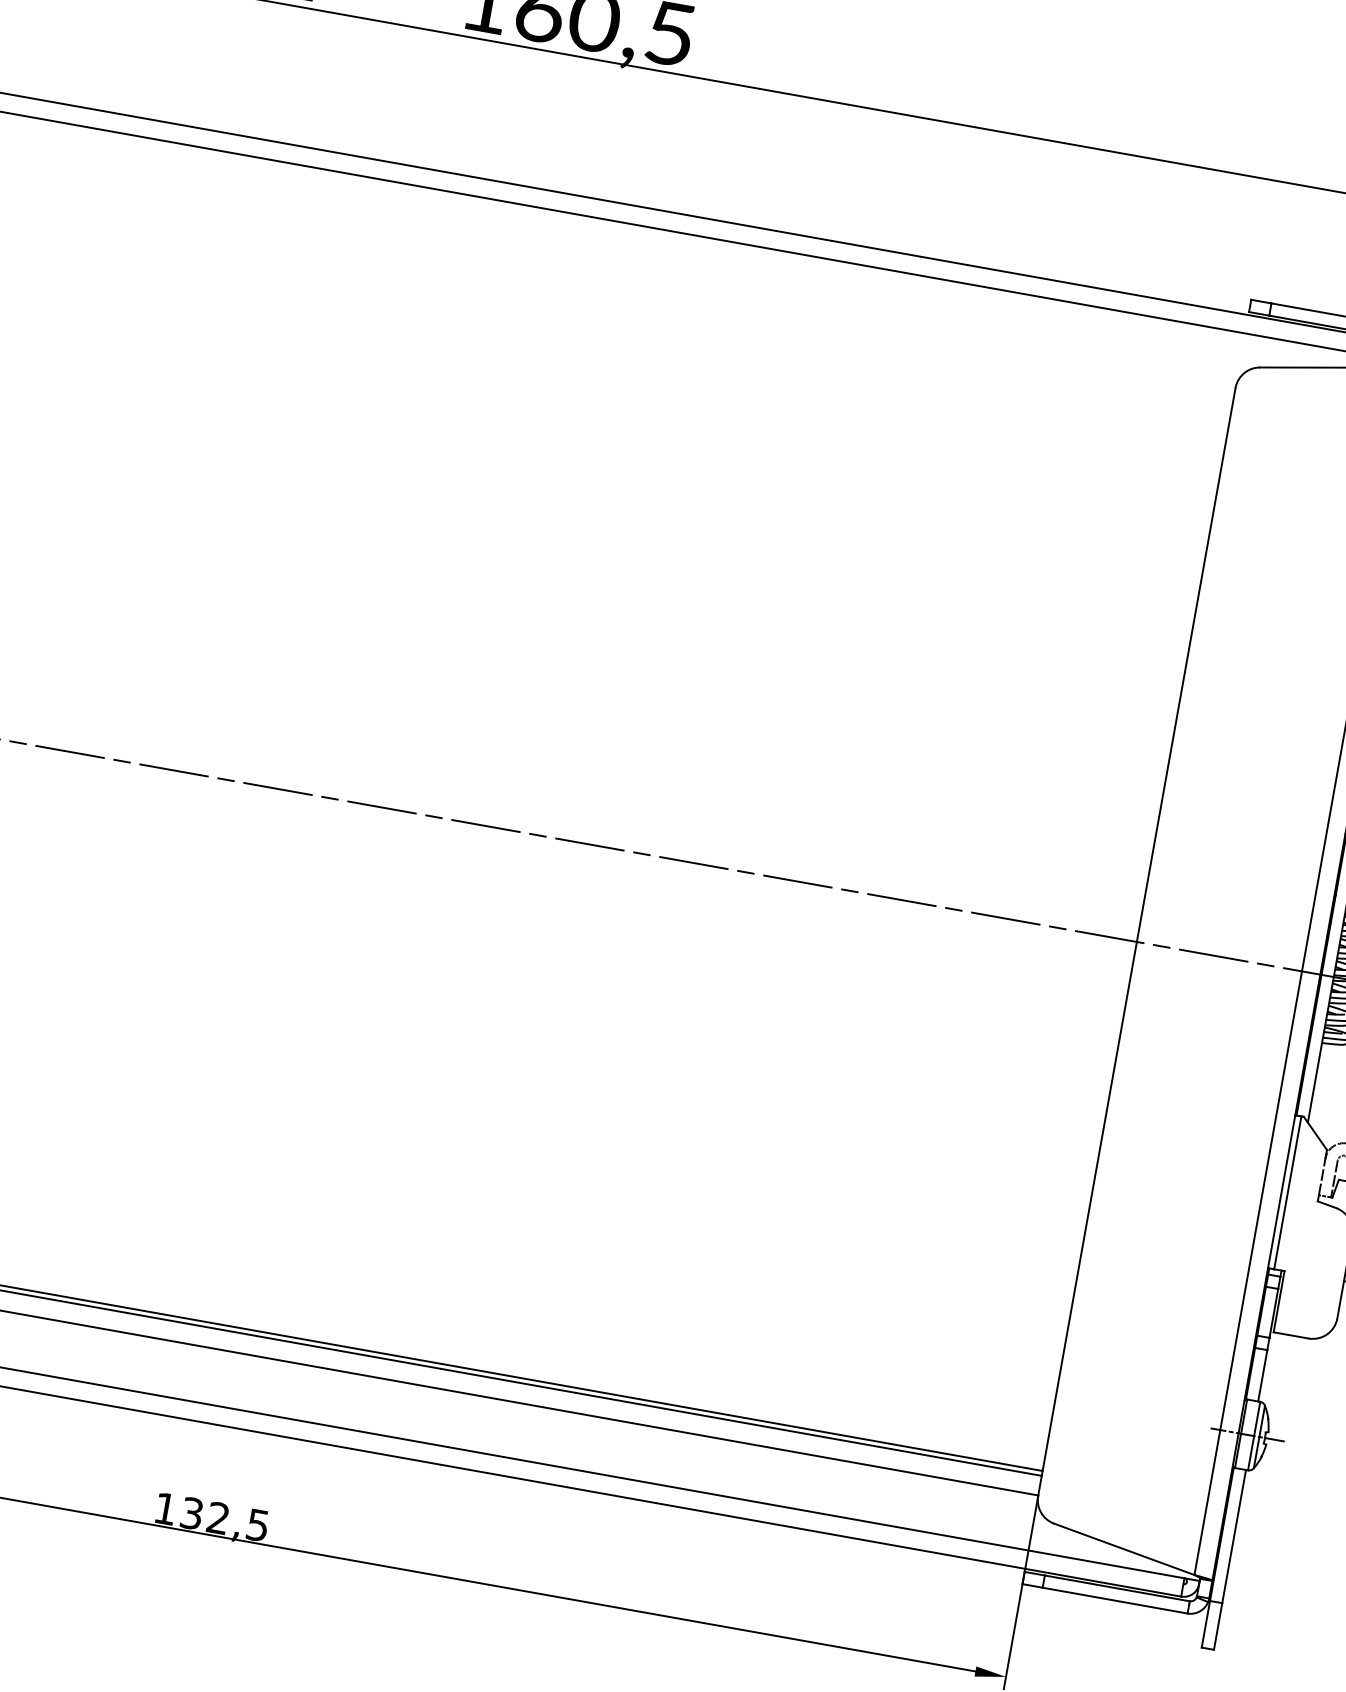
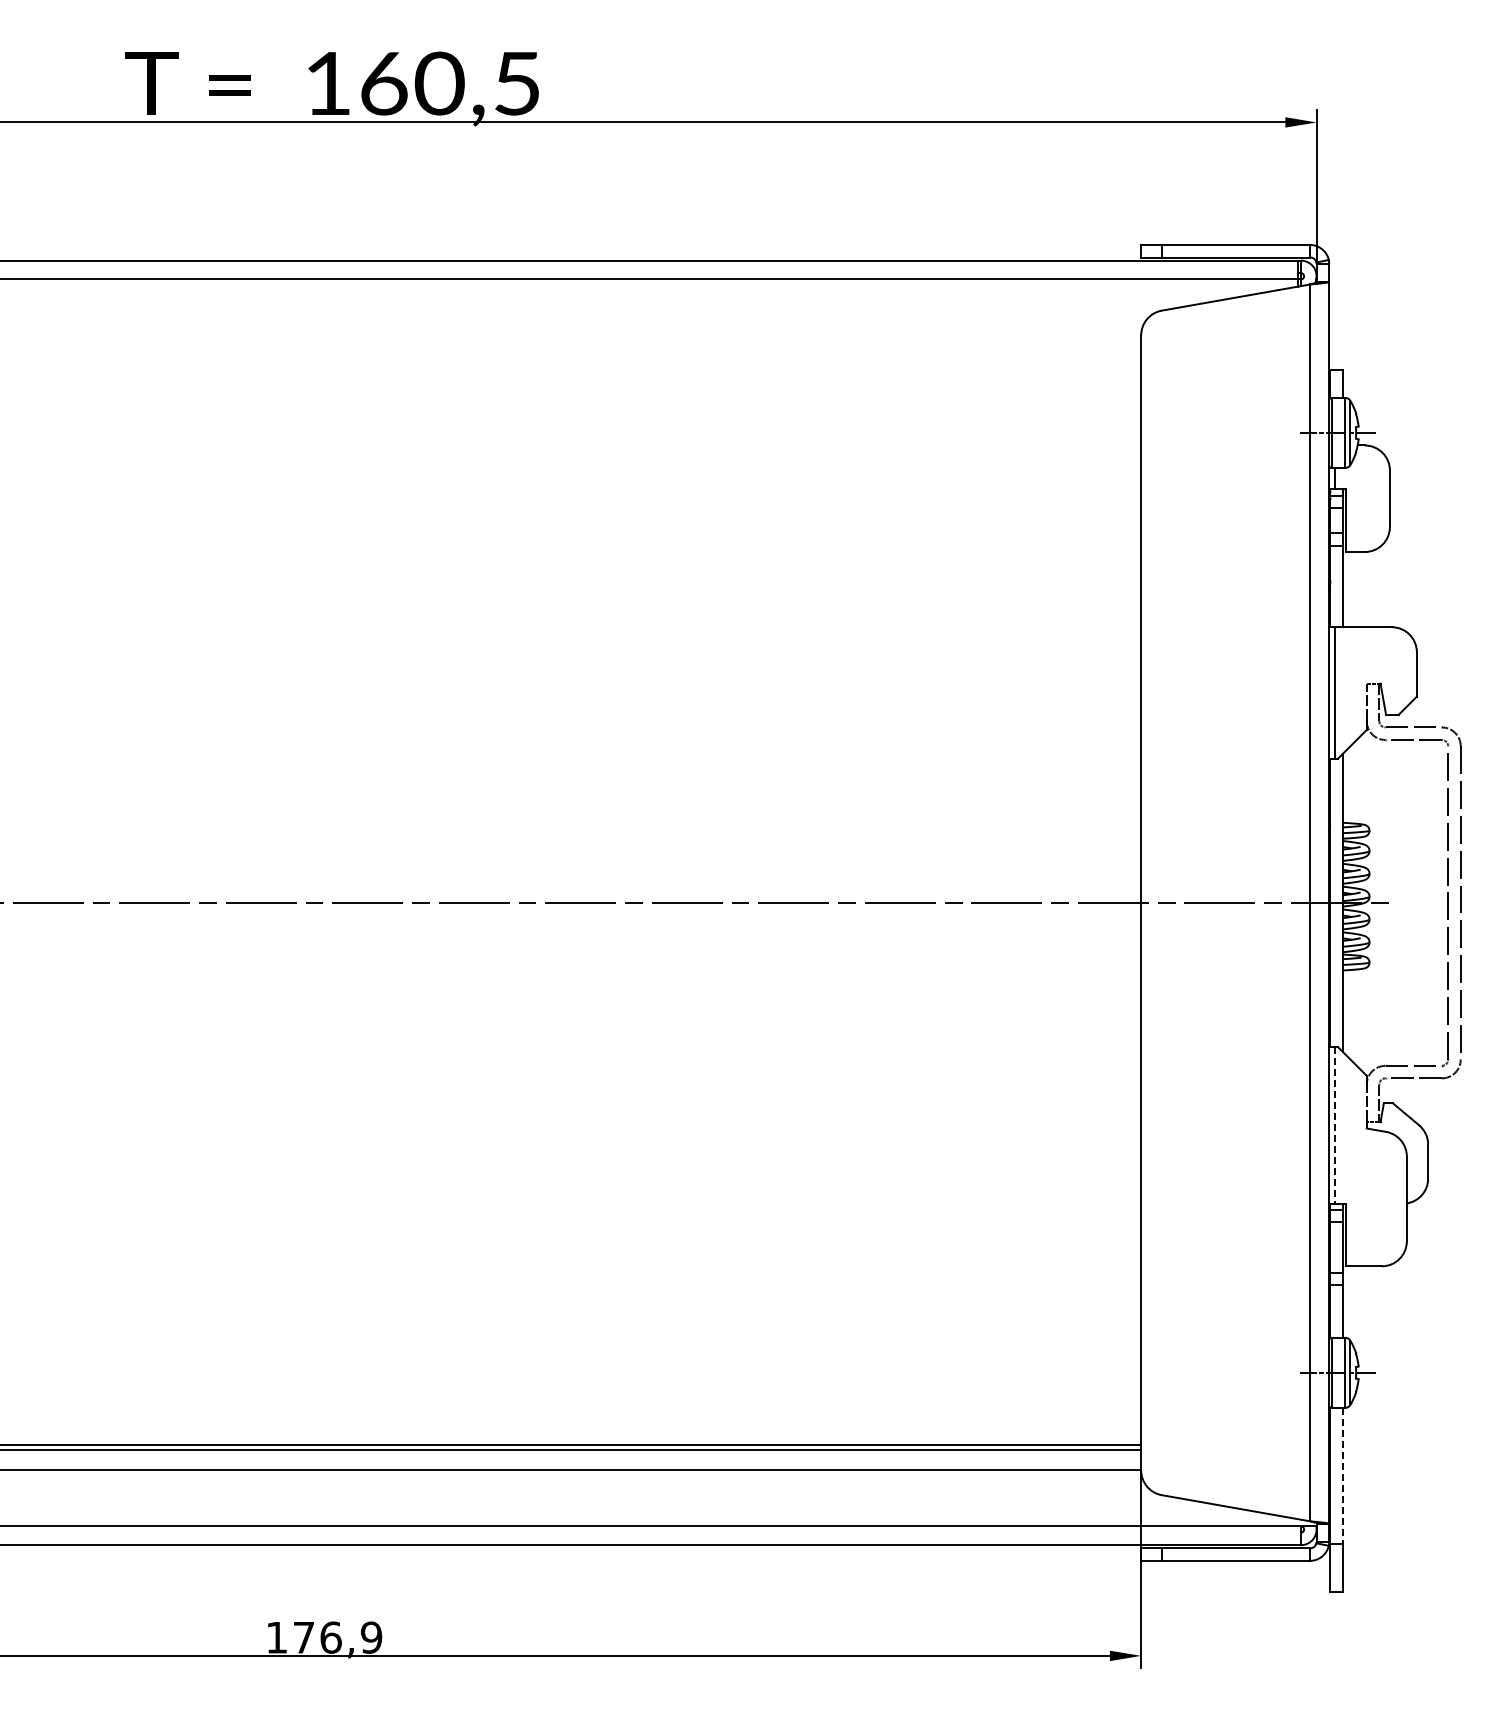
line: (1287, 1193) -> (1335, 1125), solid -> dashed
text: (224, 1519) -> (337, 1637), 132,5 -> 176,9
line: (1233, 1536) -> (1342, 1476), solid -> dashed

